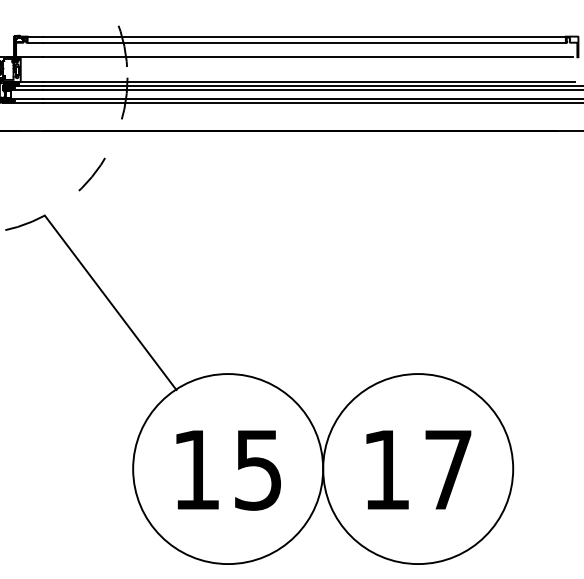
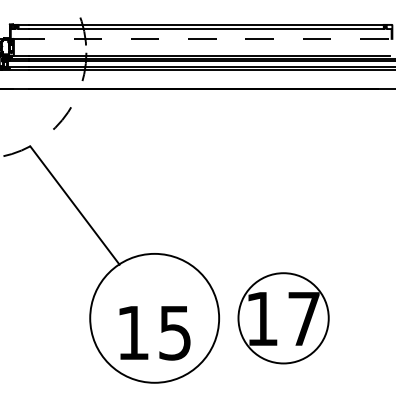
line: (307, 56) -> (208, 38), solid -> dashed
circle: (418, 467) -> (283, 317), size x0.7
text: (227, 470) -> (154, 333), moved

